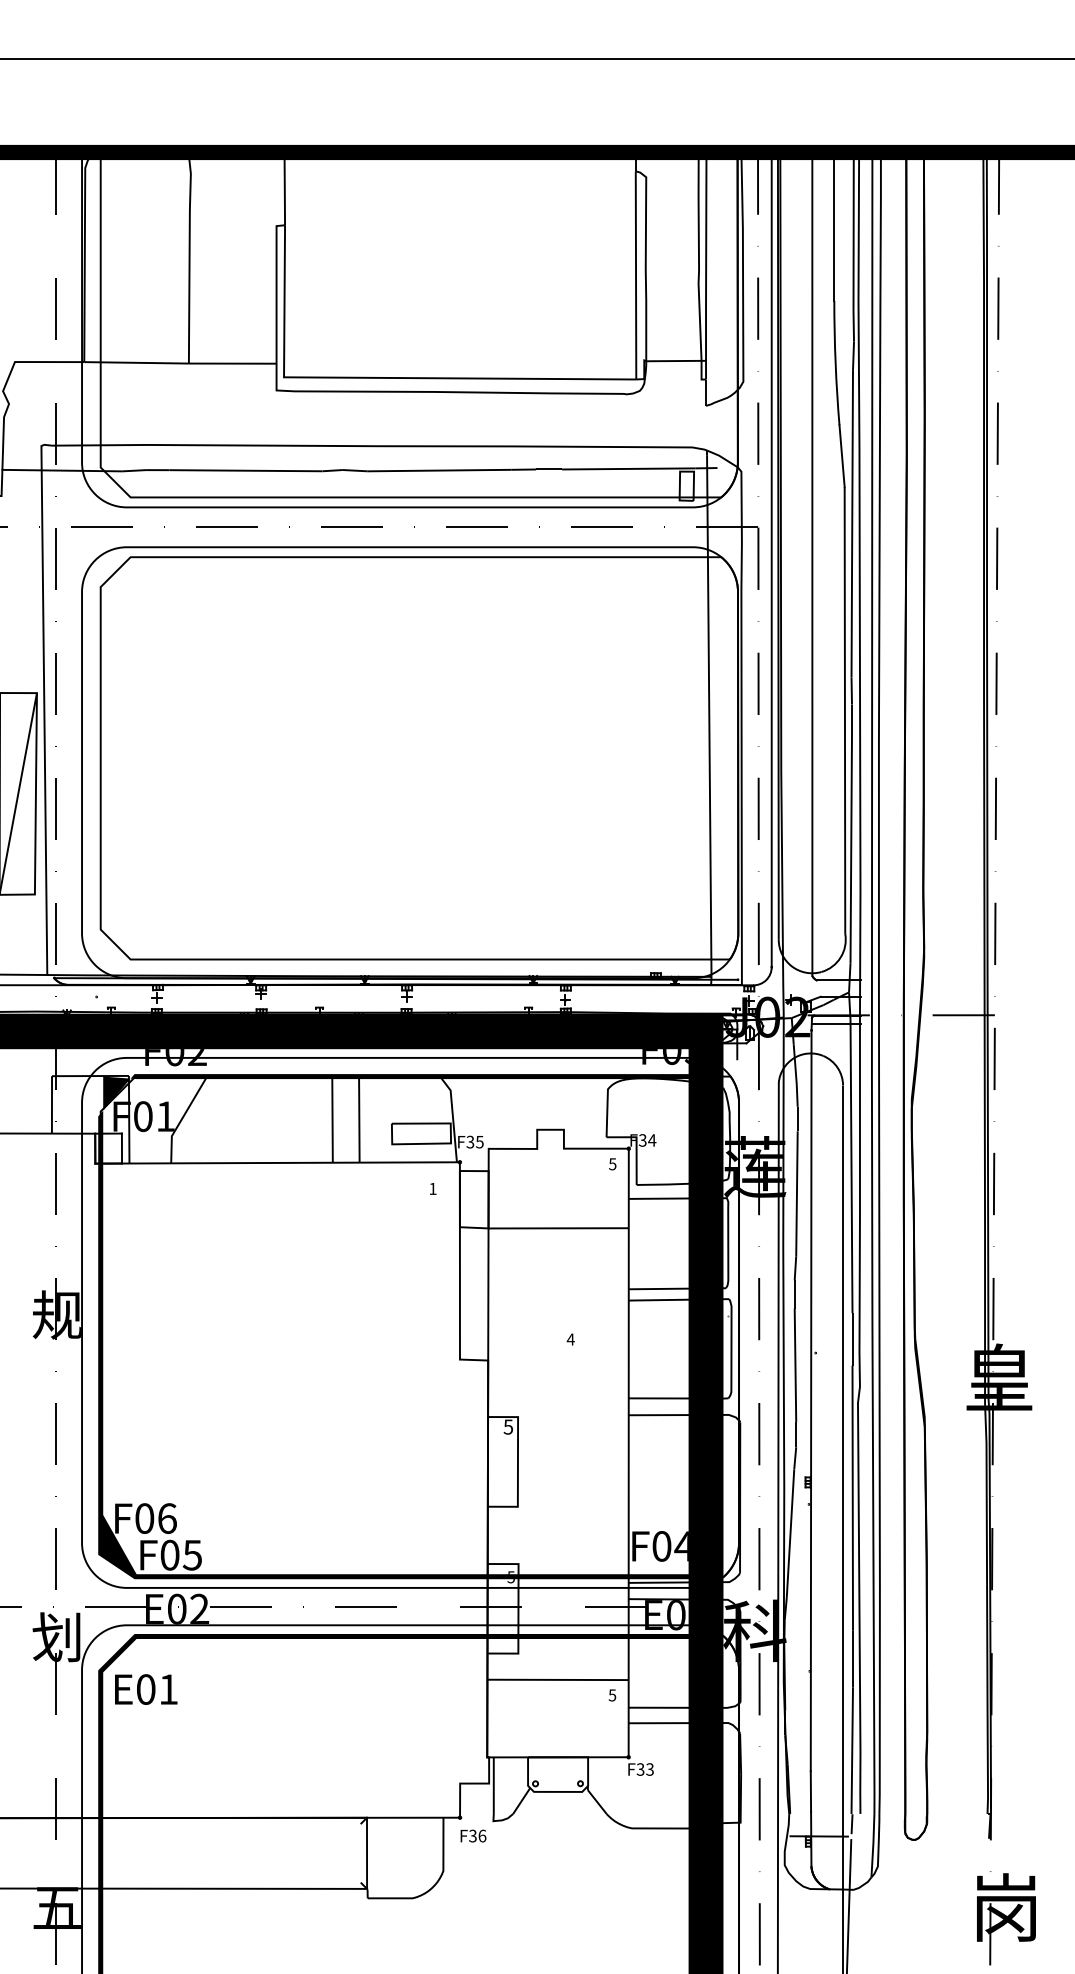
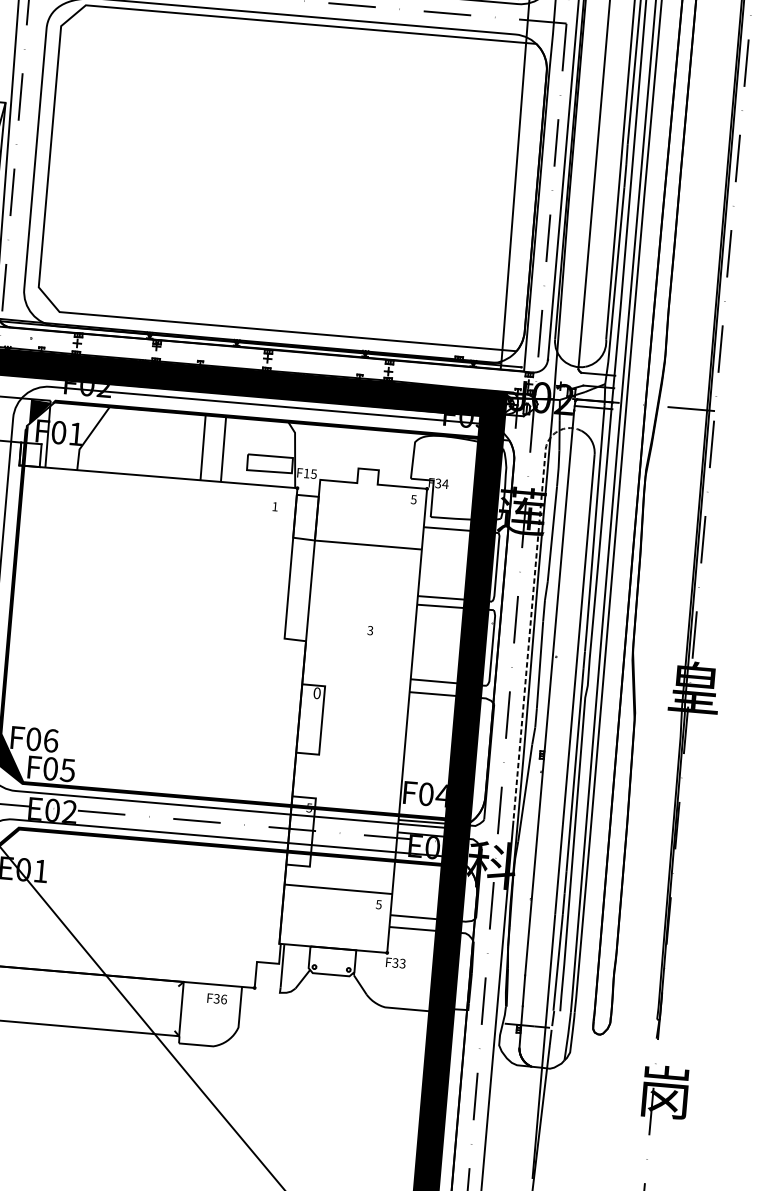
text: (470, 1141) -> (306, 473), F35 -> F15
line: (778, 1287) -> (532, 604), solid -> dashed
text: (570, 1339) -> (370, 630), 4 -> 3
text: (508, 1426) -> (317, 692), 5 -> 0
text: (473, 1835) -> (217, 998), moved

